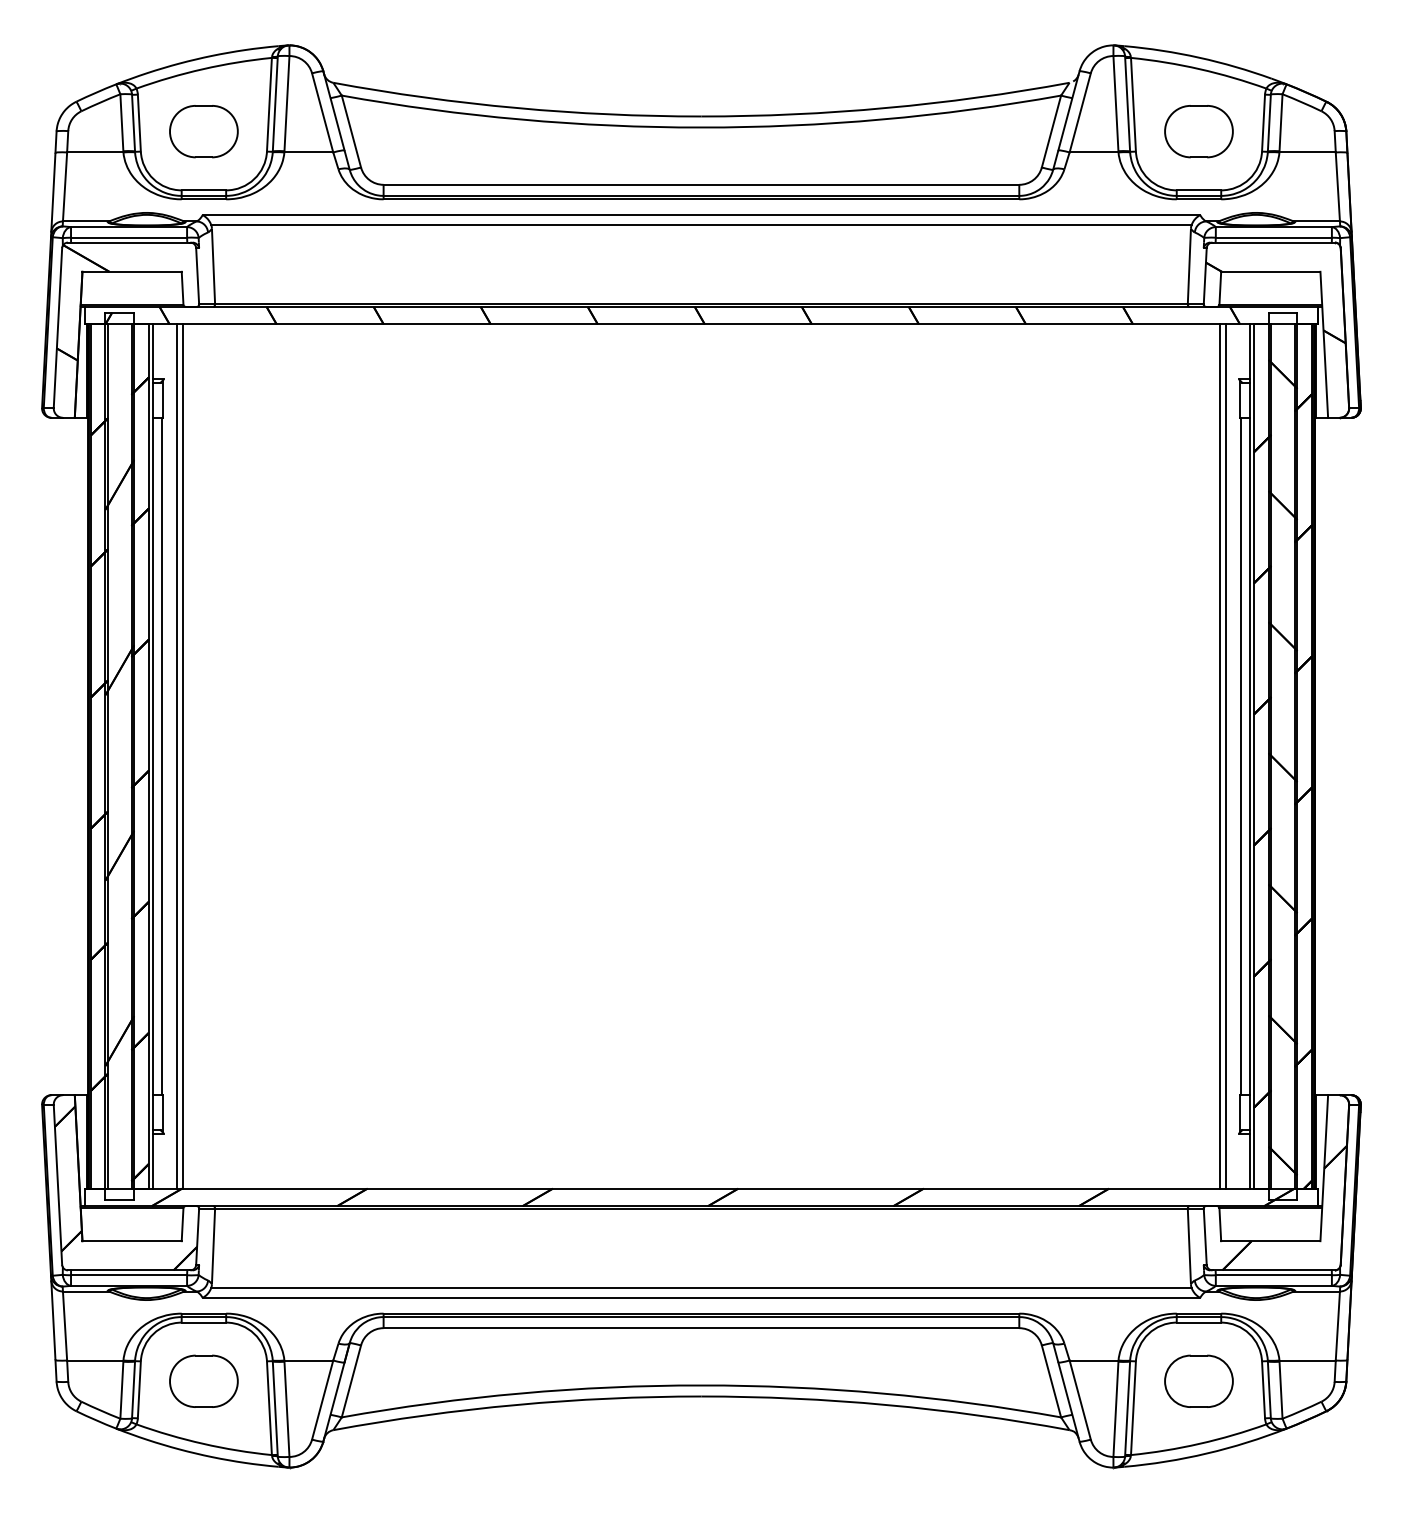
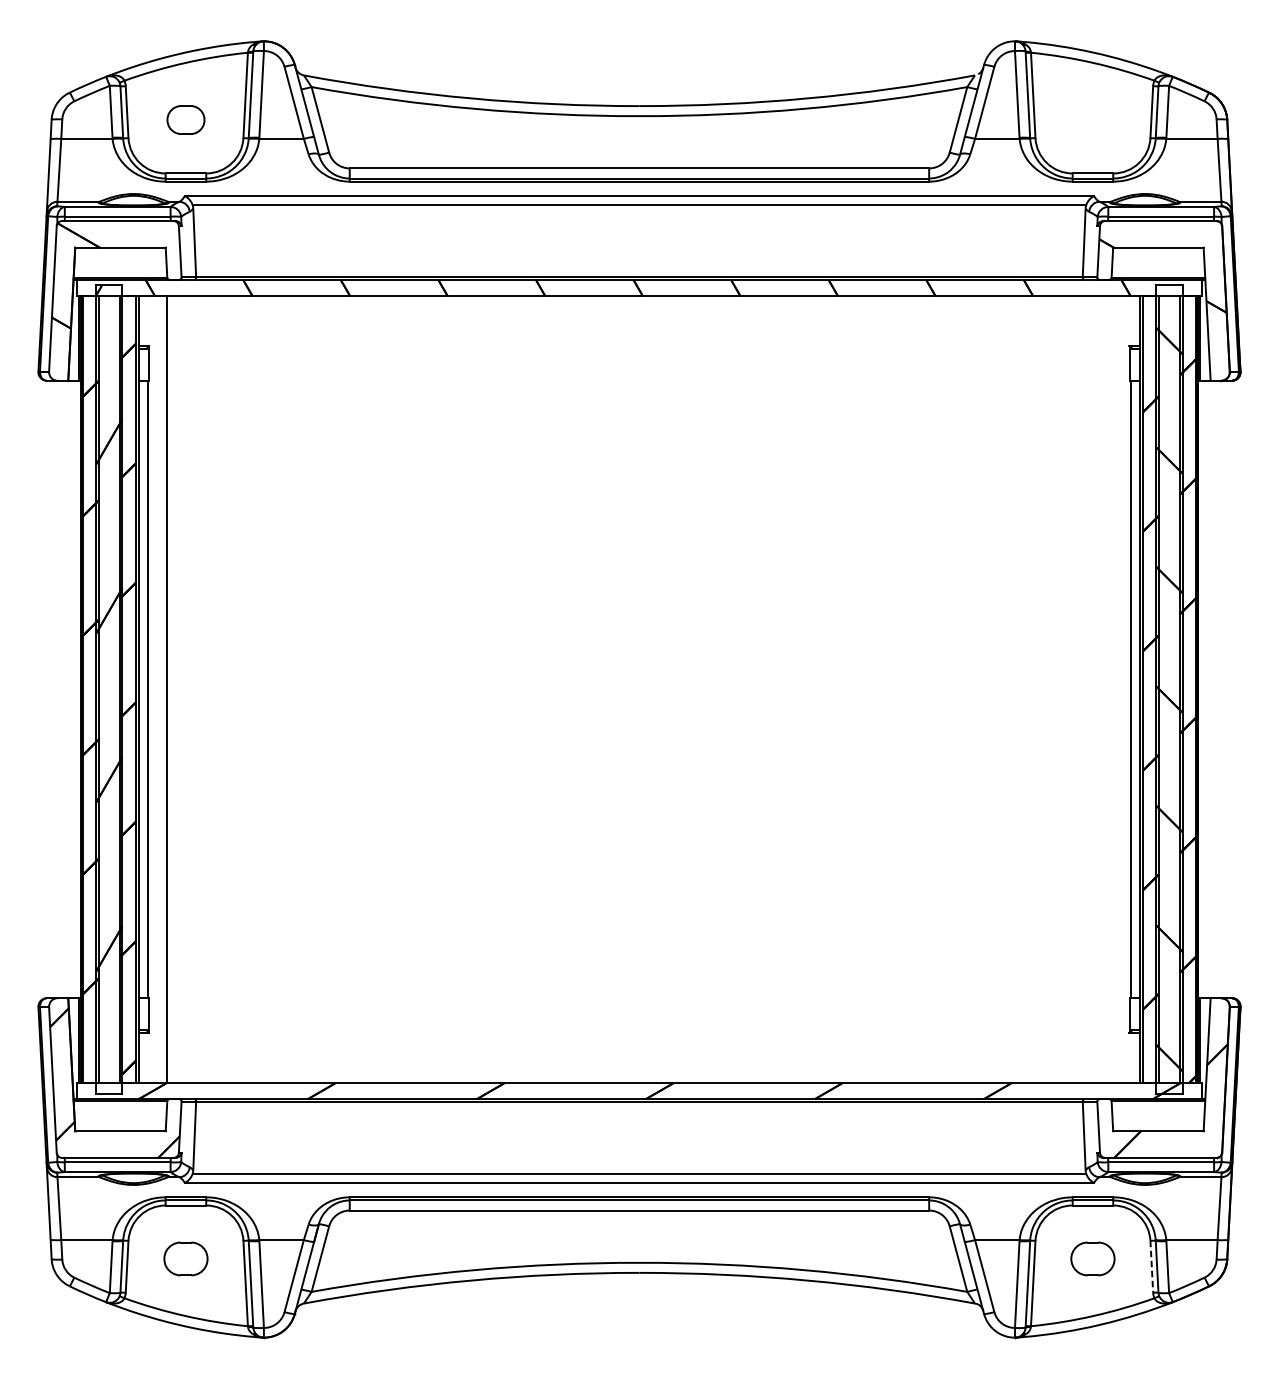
part: (203, 131) -> (185, 119), size x0.6
part: (1198, 131) -> (1092, 119), removed
line: (177, 756) -> (161, 689), removed
line: (1219, 756) -> (1111, 689), removed
line: (1225, 756) -> (1117, 689), removed
part: (203, 1380) -> (185, 1258), size x0.7
part: (1198, 1380) -> (1092, 1258), size x0.7
line: (1263, 1389) -> (1151, 1266), solid -> dashed

